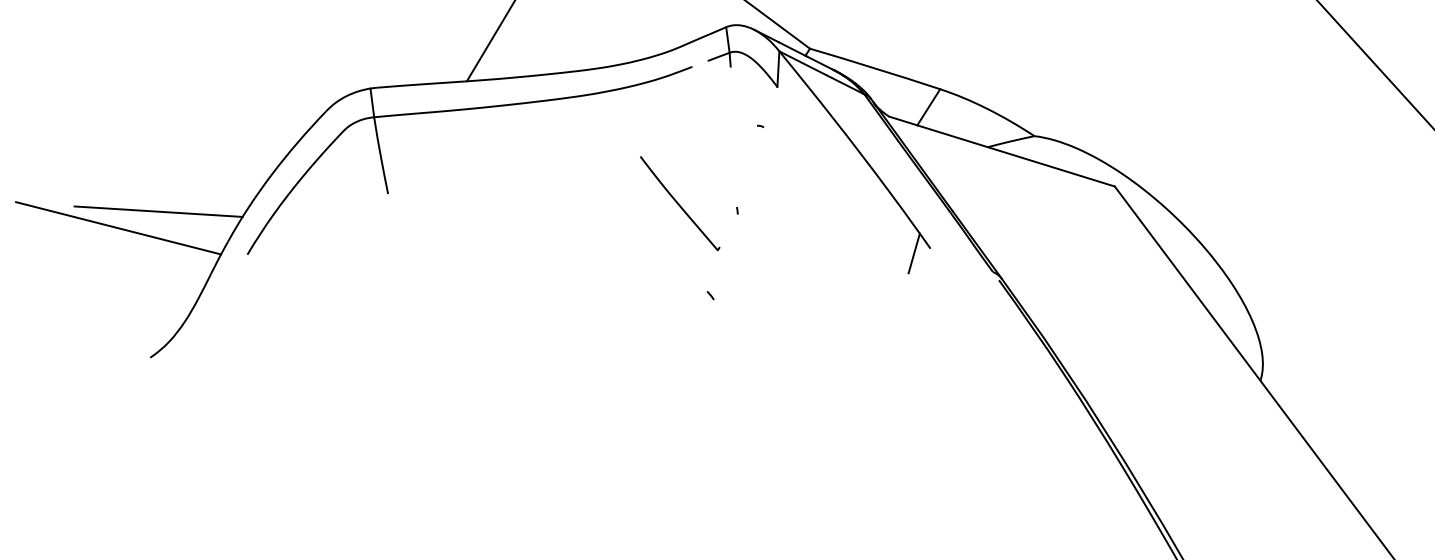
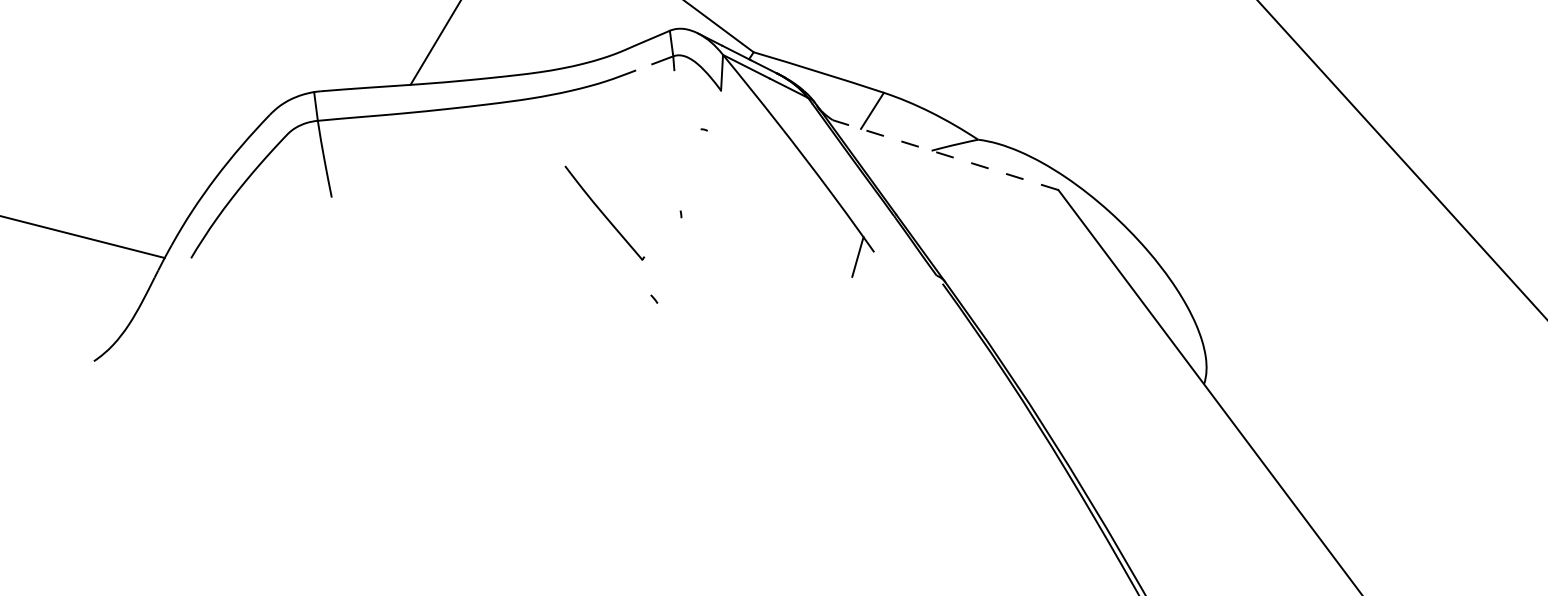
line: (1001, 150) -> (945, 154), solid -> dashed
part: (679, 202) -> (604, 212), moved
line: (158, 211) -> (102, 215), removed

